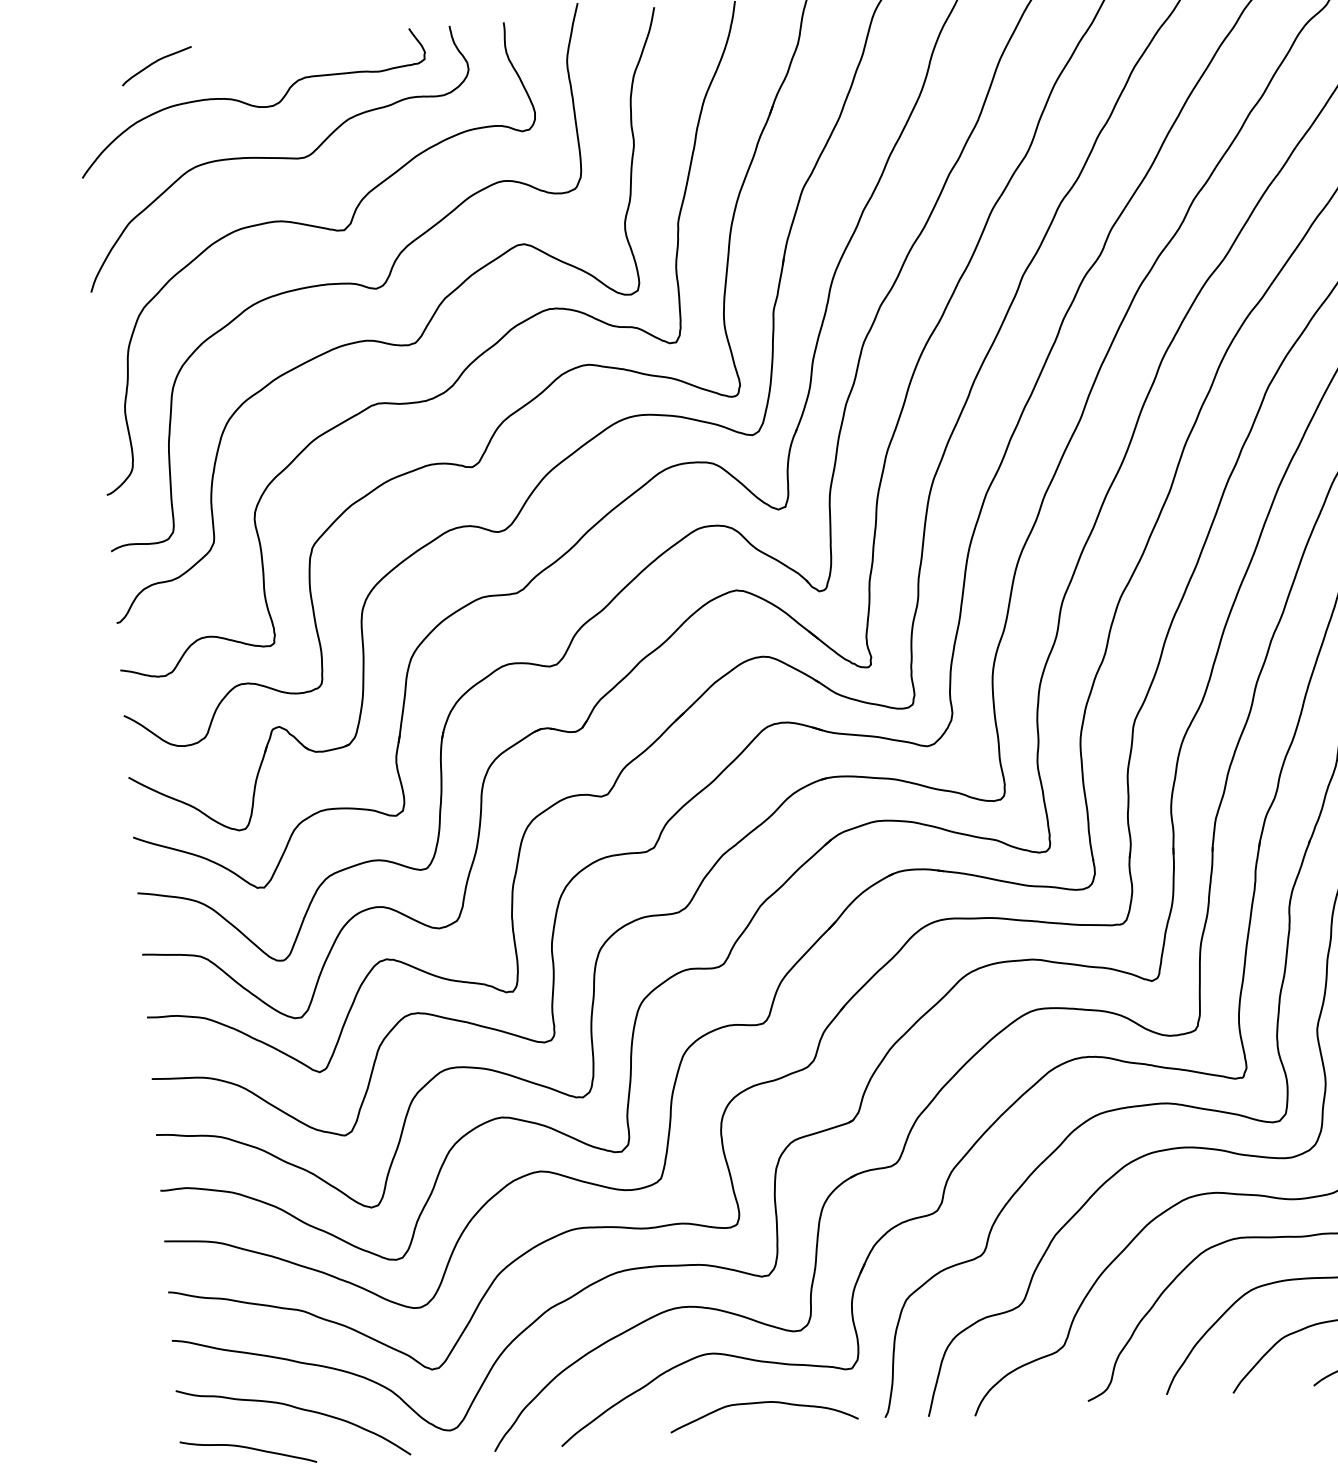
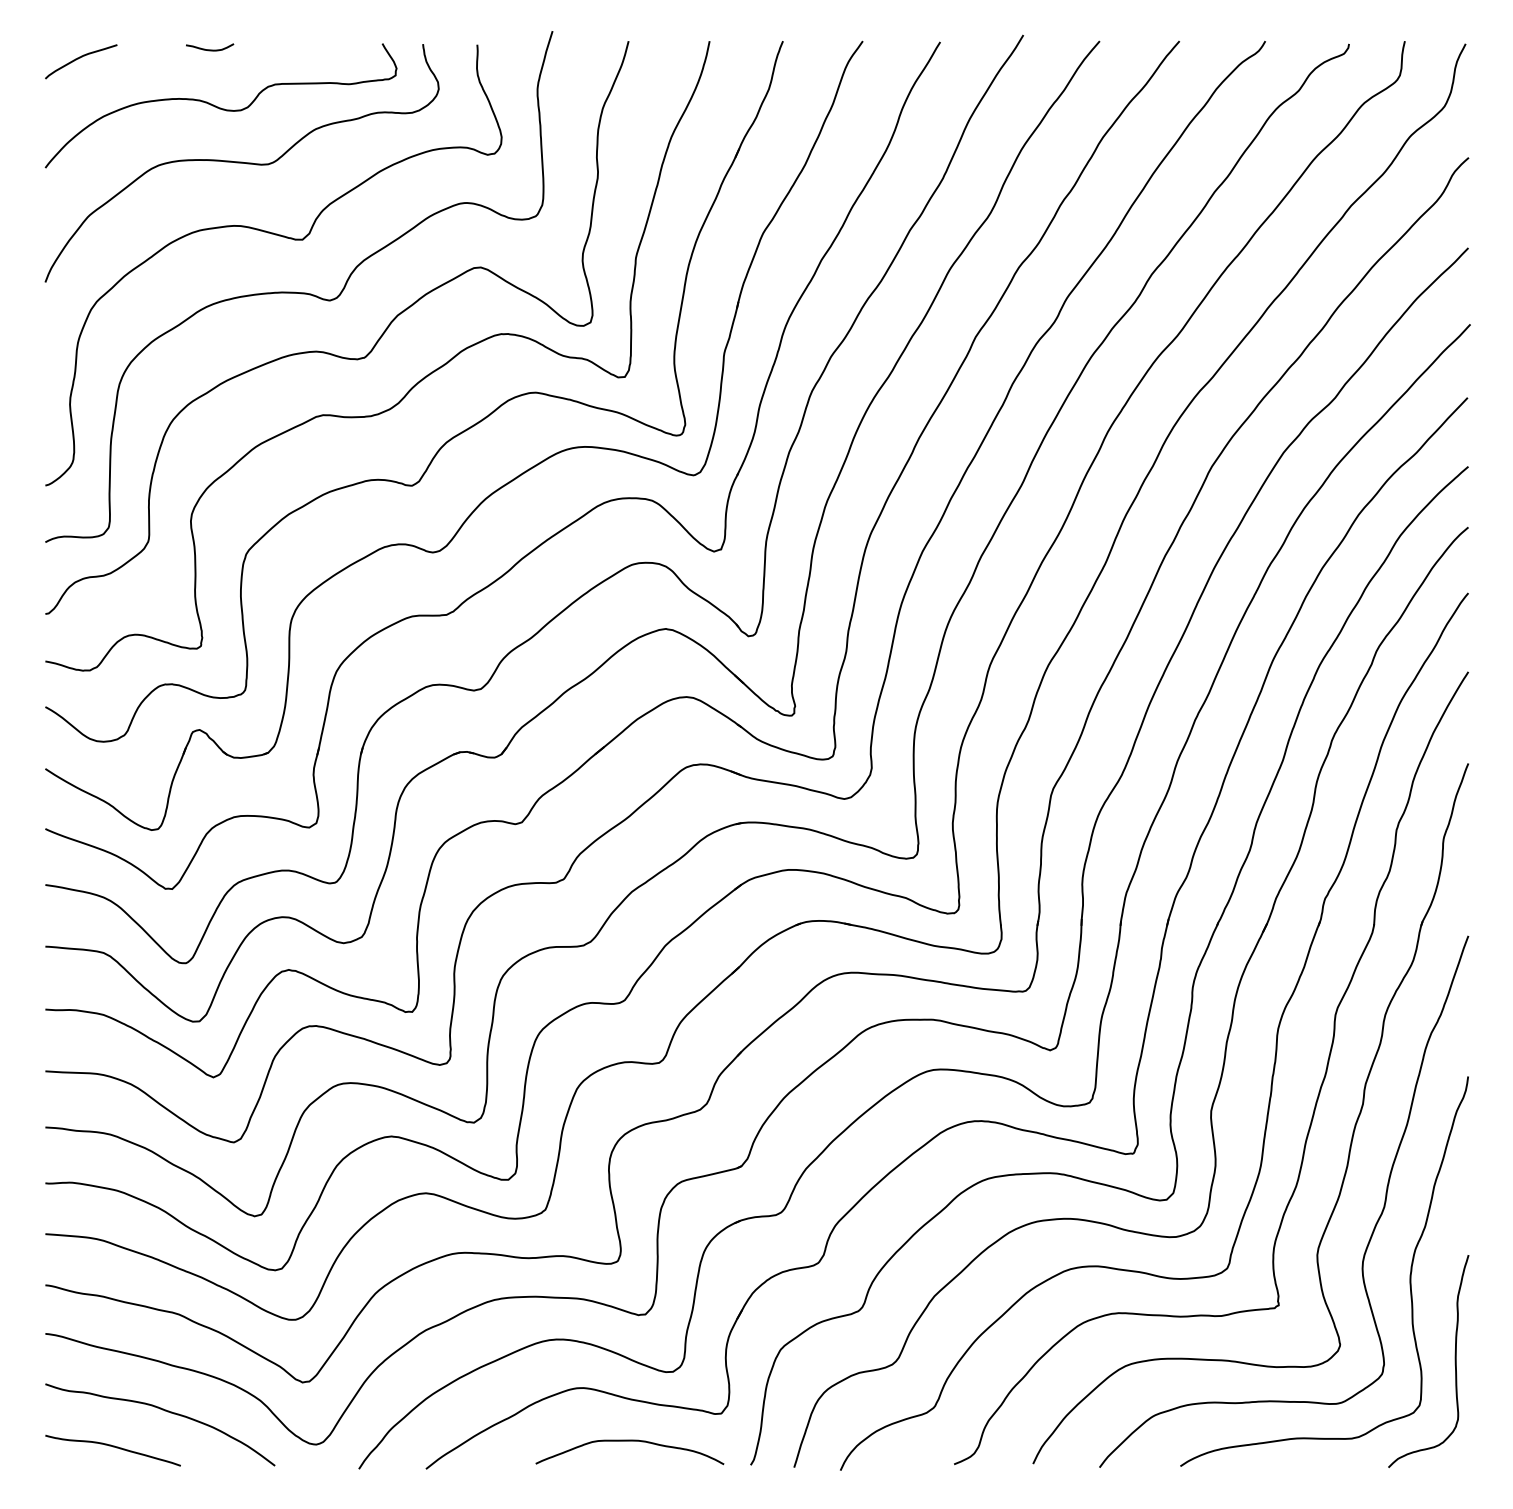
curve: (237, 47) -> (210, 49), added
curve: (155, 62) -> (80, 58), moved

